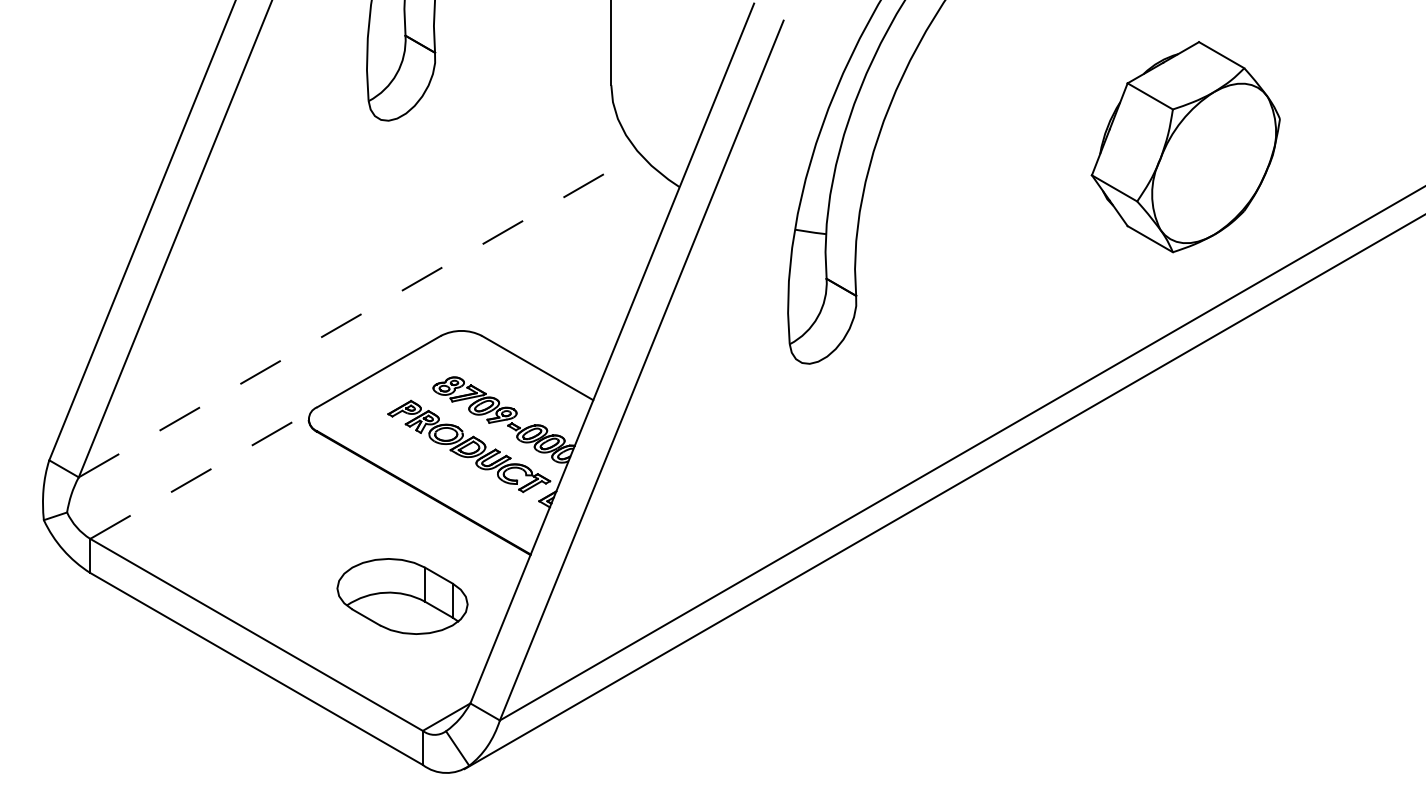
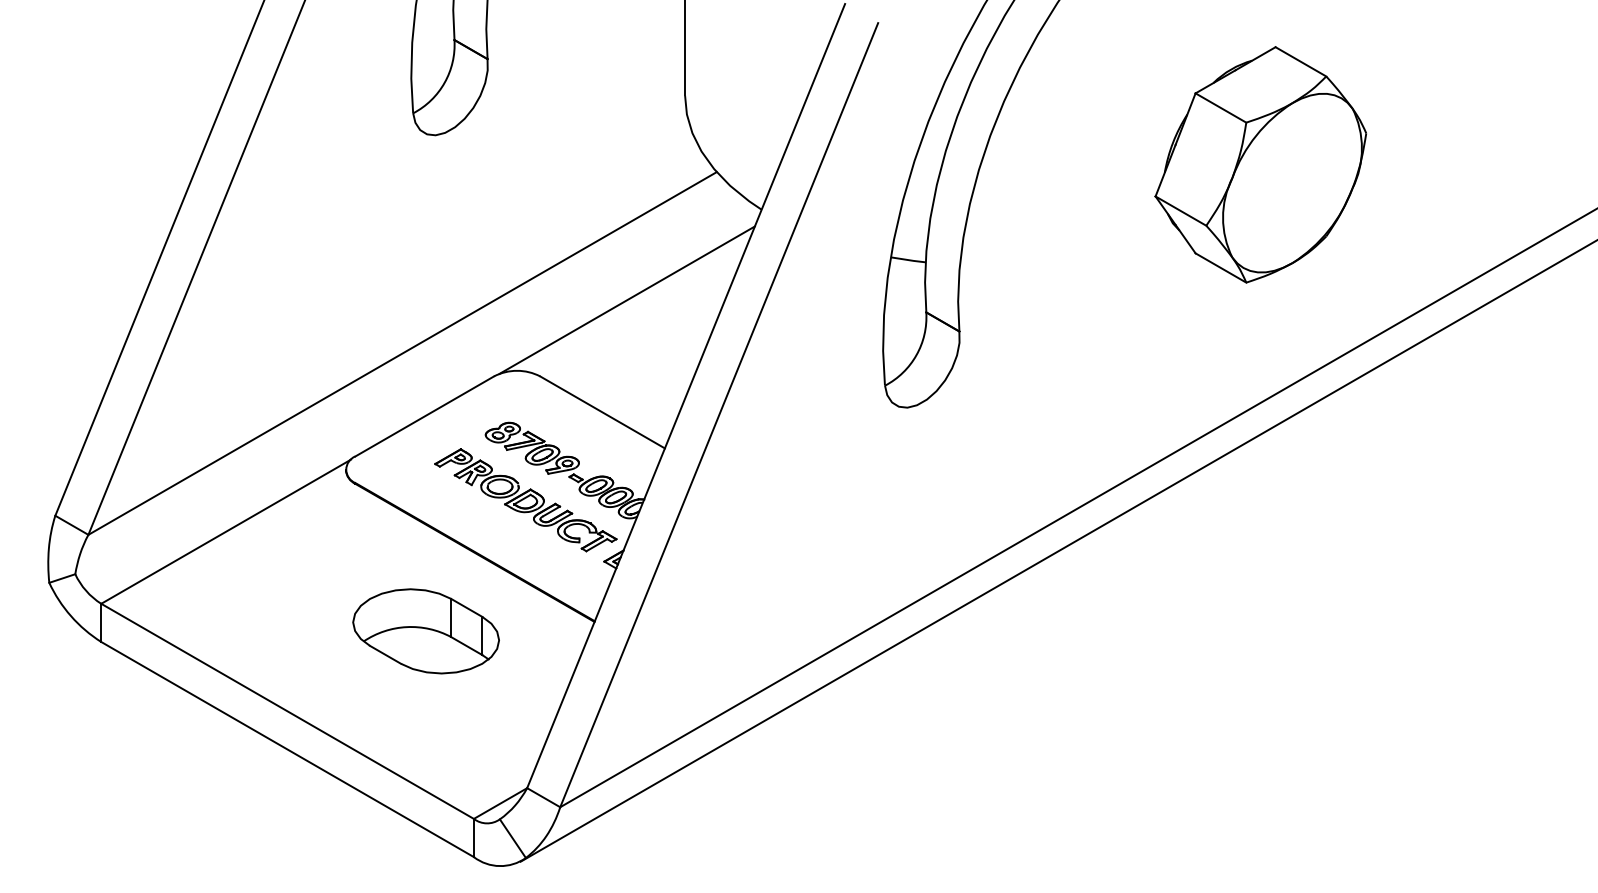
part: (1185, 146) -> (1260, 164), moved
line: (559, 267) -> (626, 299), added
line: (359, 315) -> (402, 353), dashed -> solid
line: (202, 474) -> (226, 531), dashed -> solid
part: (401, 596) -> (425, 631), moved

